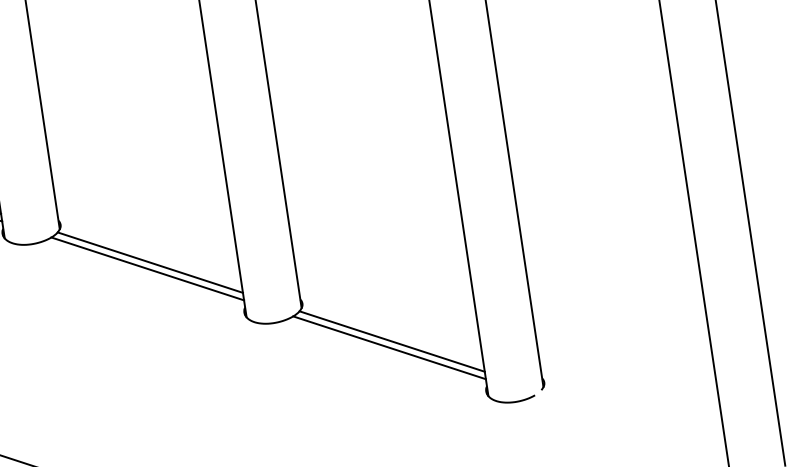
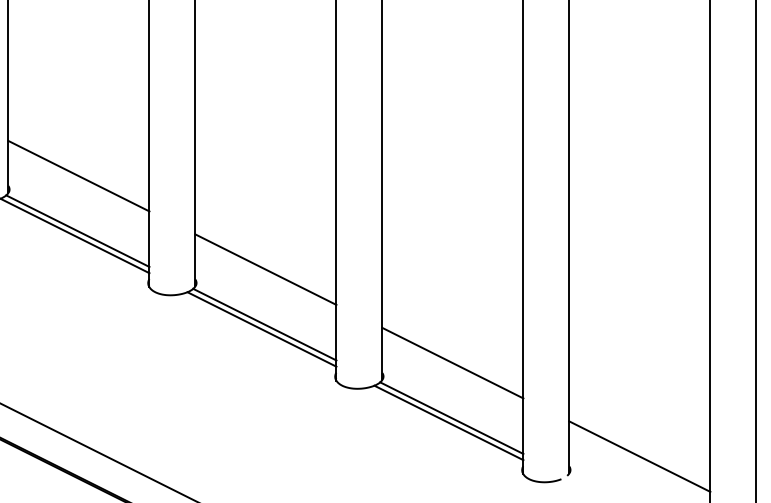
line: (141, 196) -> (265, 269), added
line: (382, 274) -> (452, 362), added
line: (624, 353) -> (639, 456), added

